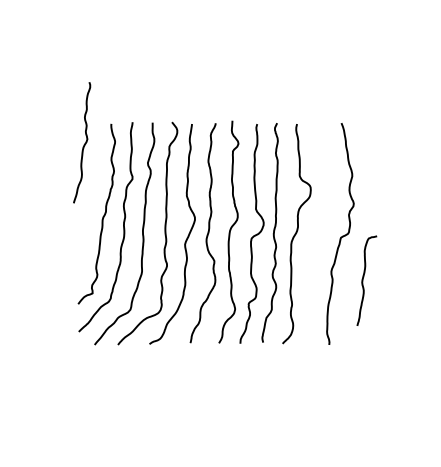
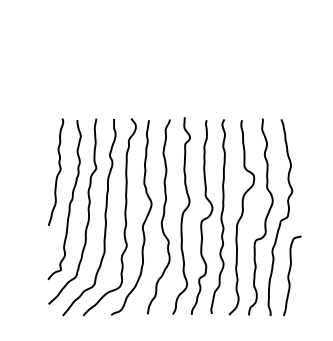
curve: (84, 143) -> (58, 172), moved
curve: (323, 234) -> (265, 218), added
curve: (363, 280) -> (289, 275), moved

